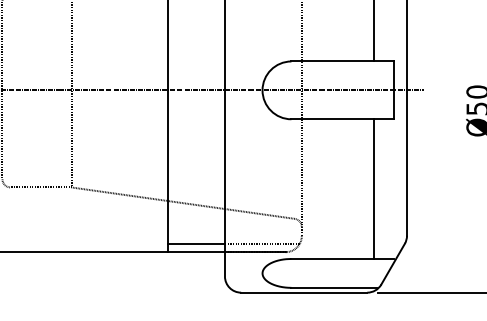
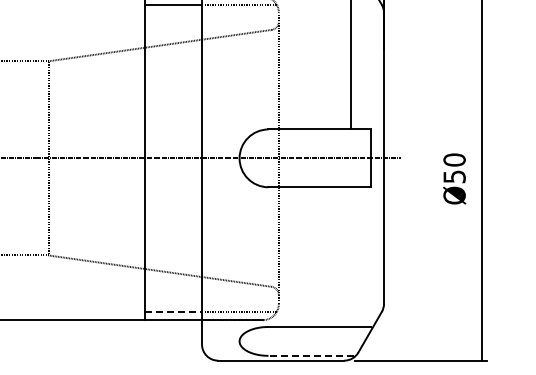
line: (374, 188) -> (351, 256), removed
line: (197, 244) -> (174, 312), solid -> dashed
line: (334, 287) -> (311, 355), solid -> dashed

